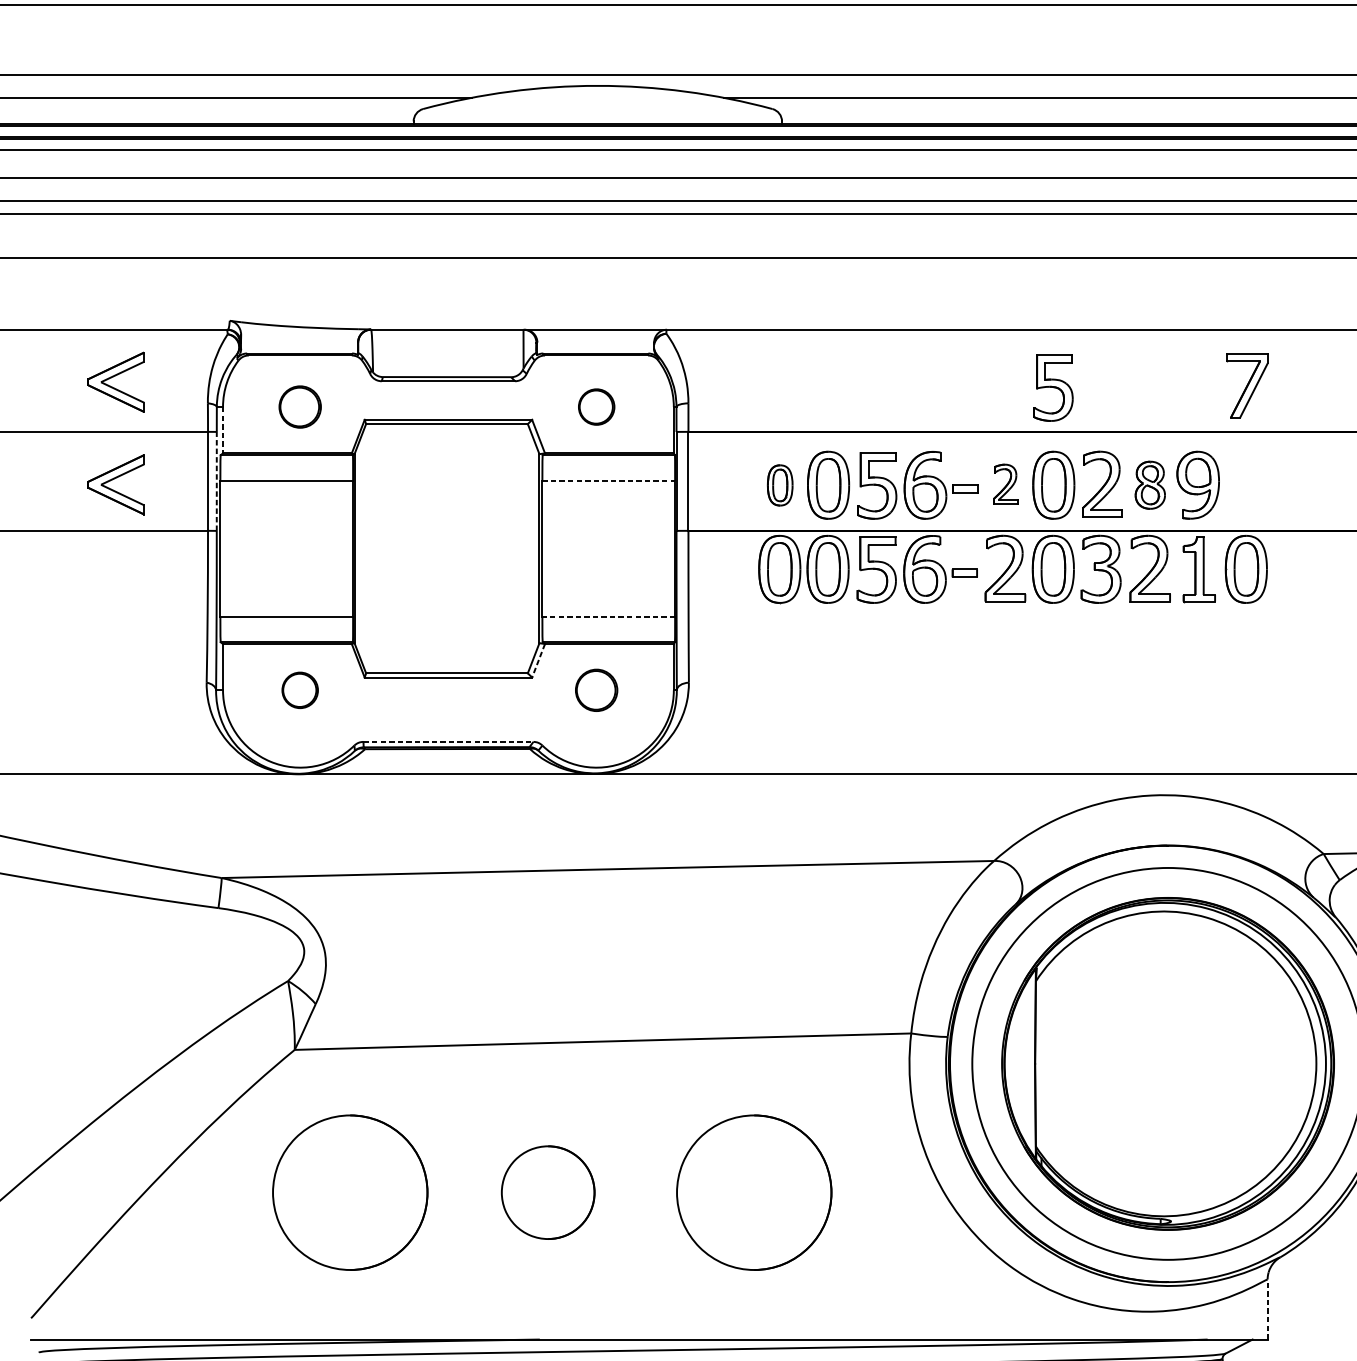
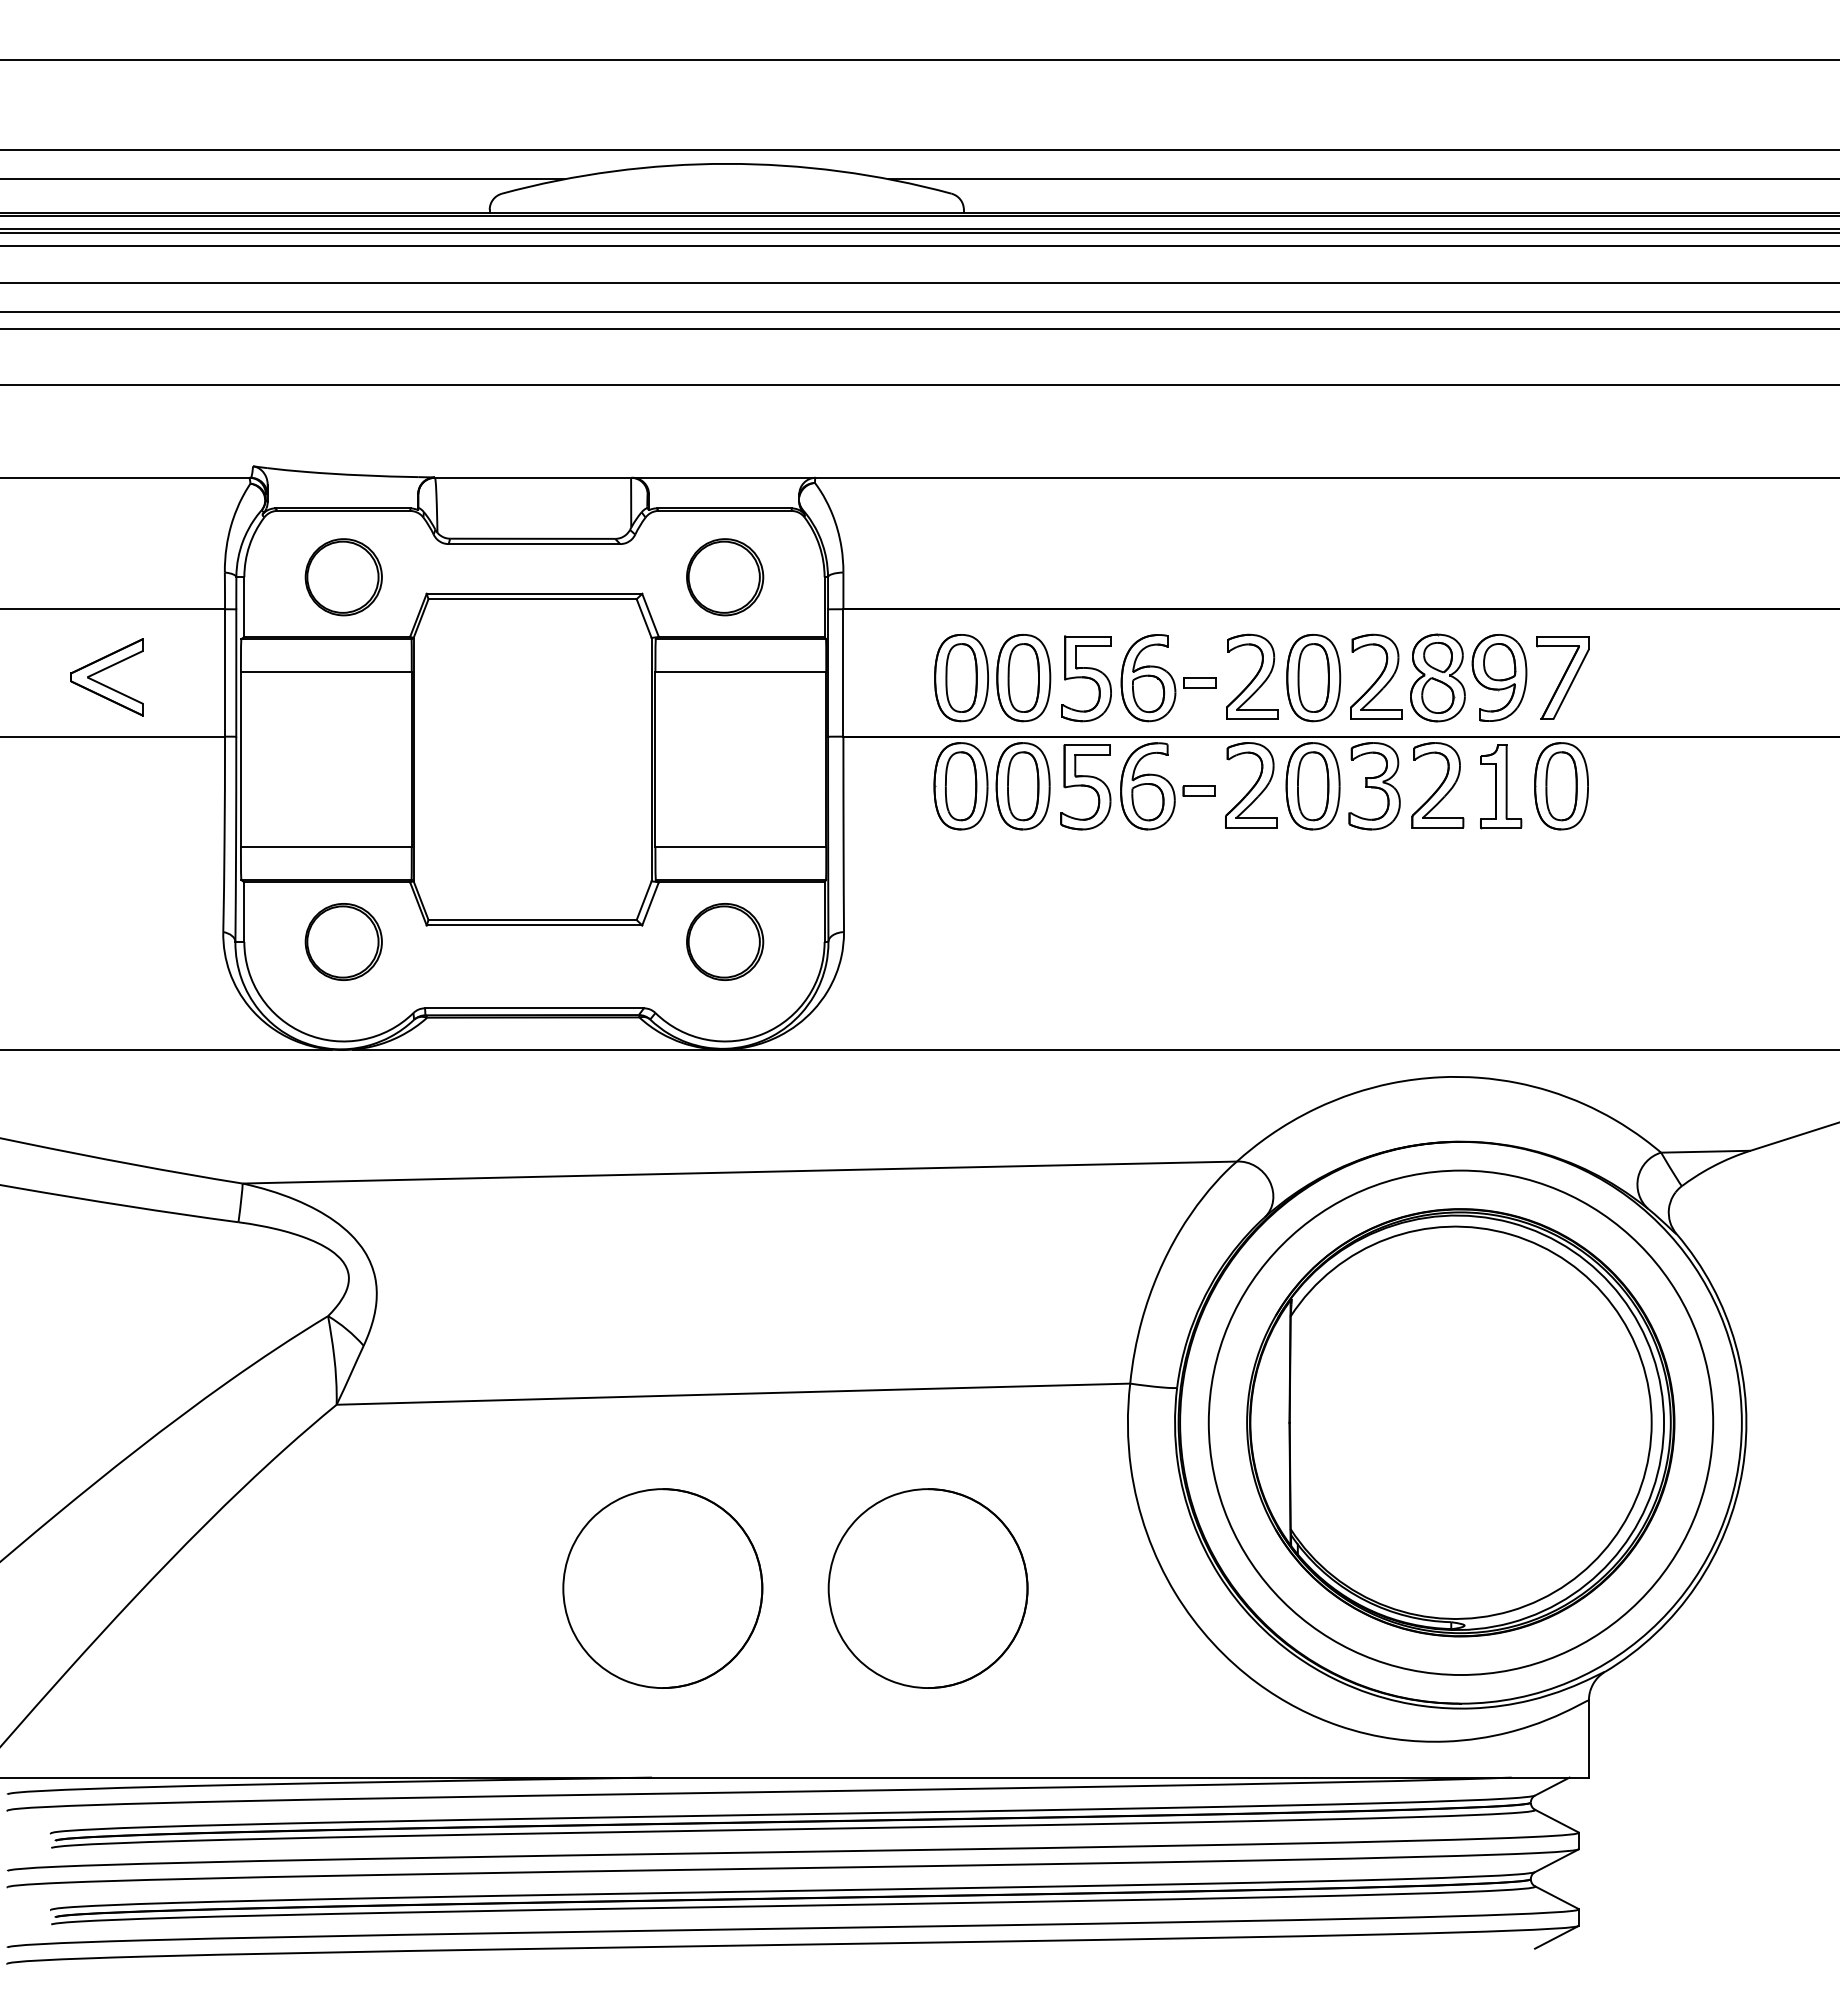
part: (112, 377) -> (102, 539), removed
part: (1247, 385) -> (1562, 677), moved
part: (1053, 387) -> (1313, 552), removed
part: (300, 407) -> (343, 577), size x1.43
part: (596, 407) -> (725, 577), size x1.67
line: (223, 430) -> (244, 607), dashed -> solid
line: (216, 481) -> (236, 673), dashed -> solid
line: (609, 481) -> (741, 672), dashed -> solid
part: (1006, 484) -> (1252, 676), size x1.67
part: (1149, 484) -> (1437, 677), size x1.43
part: (780, 485) -> (961, 678), size x1.67
line: (608, 616) -> (740, 846), dashed -> solid
line: (538, 661) -> (650, 904), dashed -> solid
part: (300, 689) -> (343, 941), size x1.67
part: (596, 689) -> (725, 941), size x1.43
line: (449, 742) -> (535, 1008), dashed -> solid
part: (349, 1192) -> (407, 1588), removed
part: (547, 1192) -> (662, 1588), size x1.67
line: (1267, 1309) -> (1588, 1738), dashed -> solid

